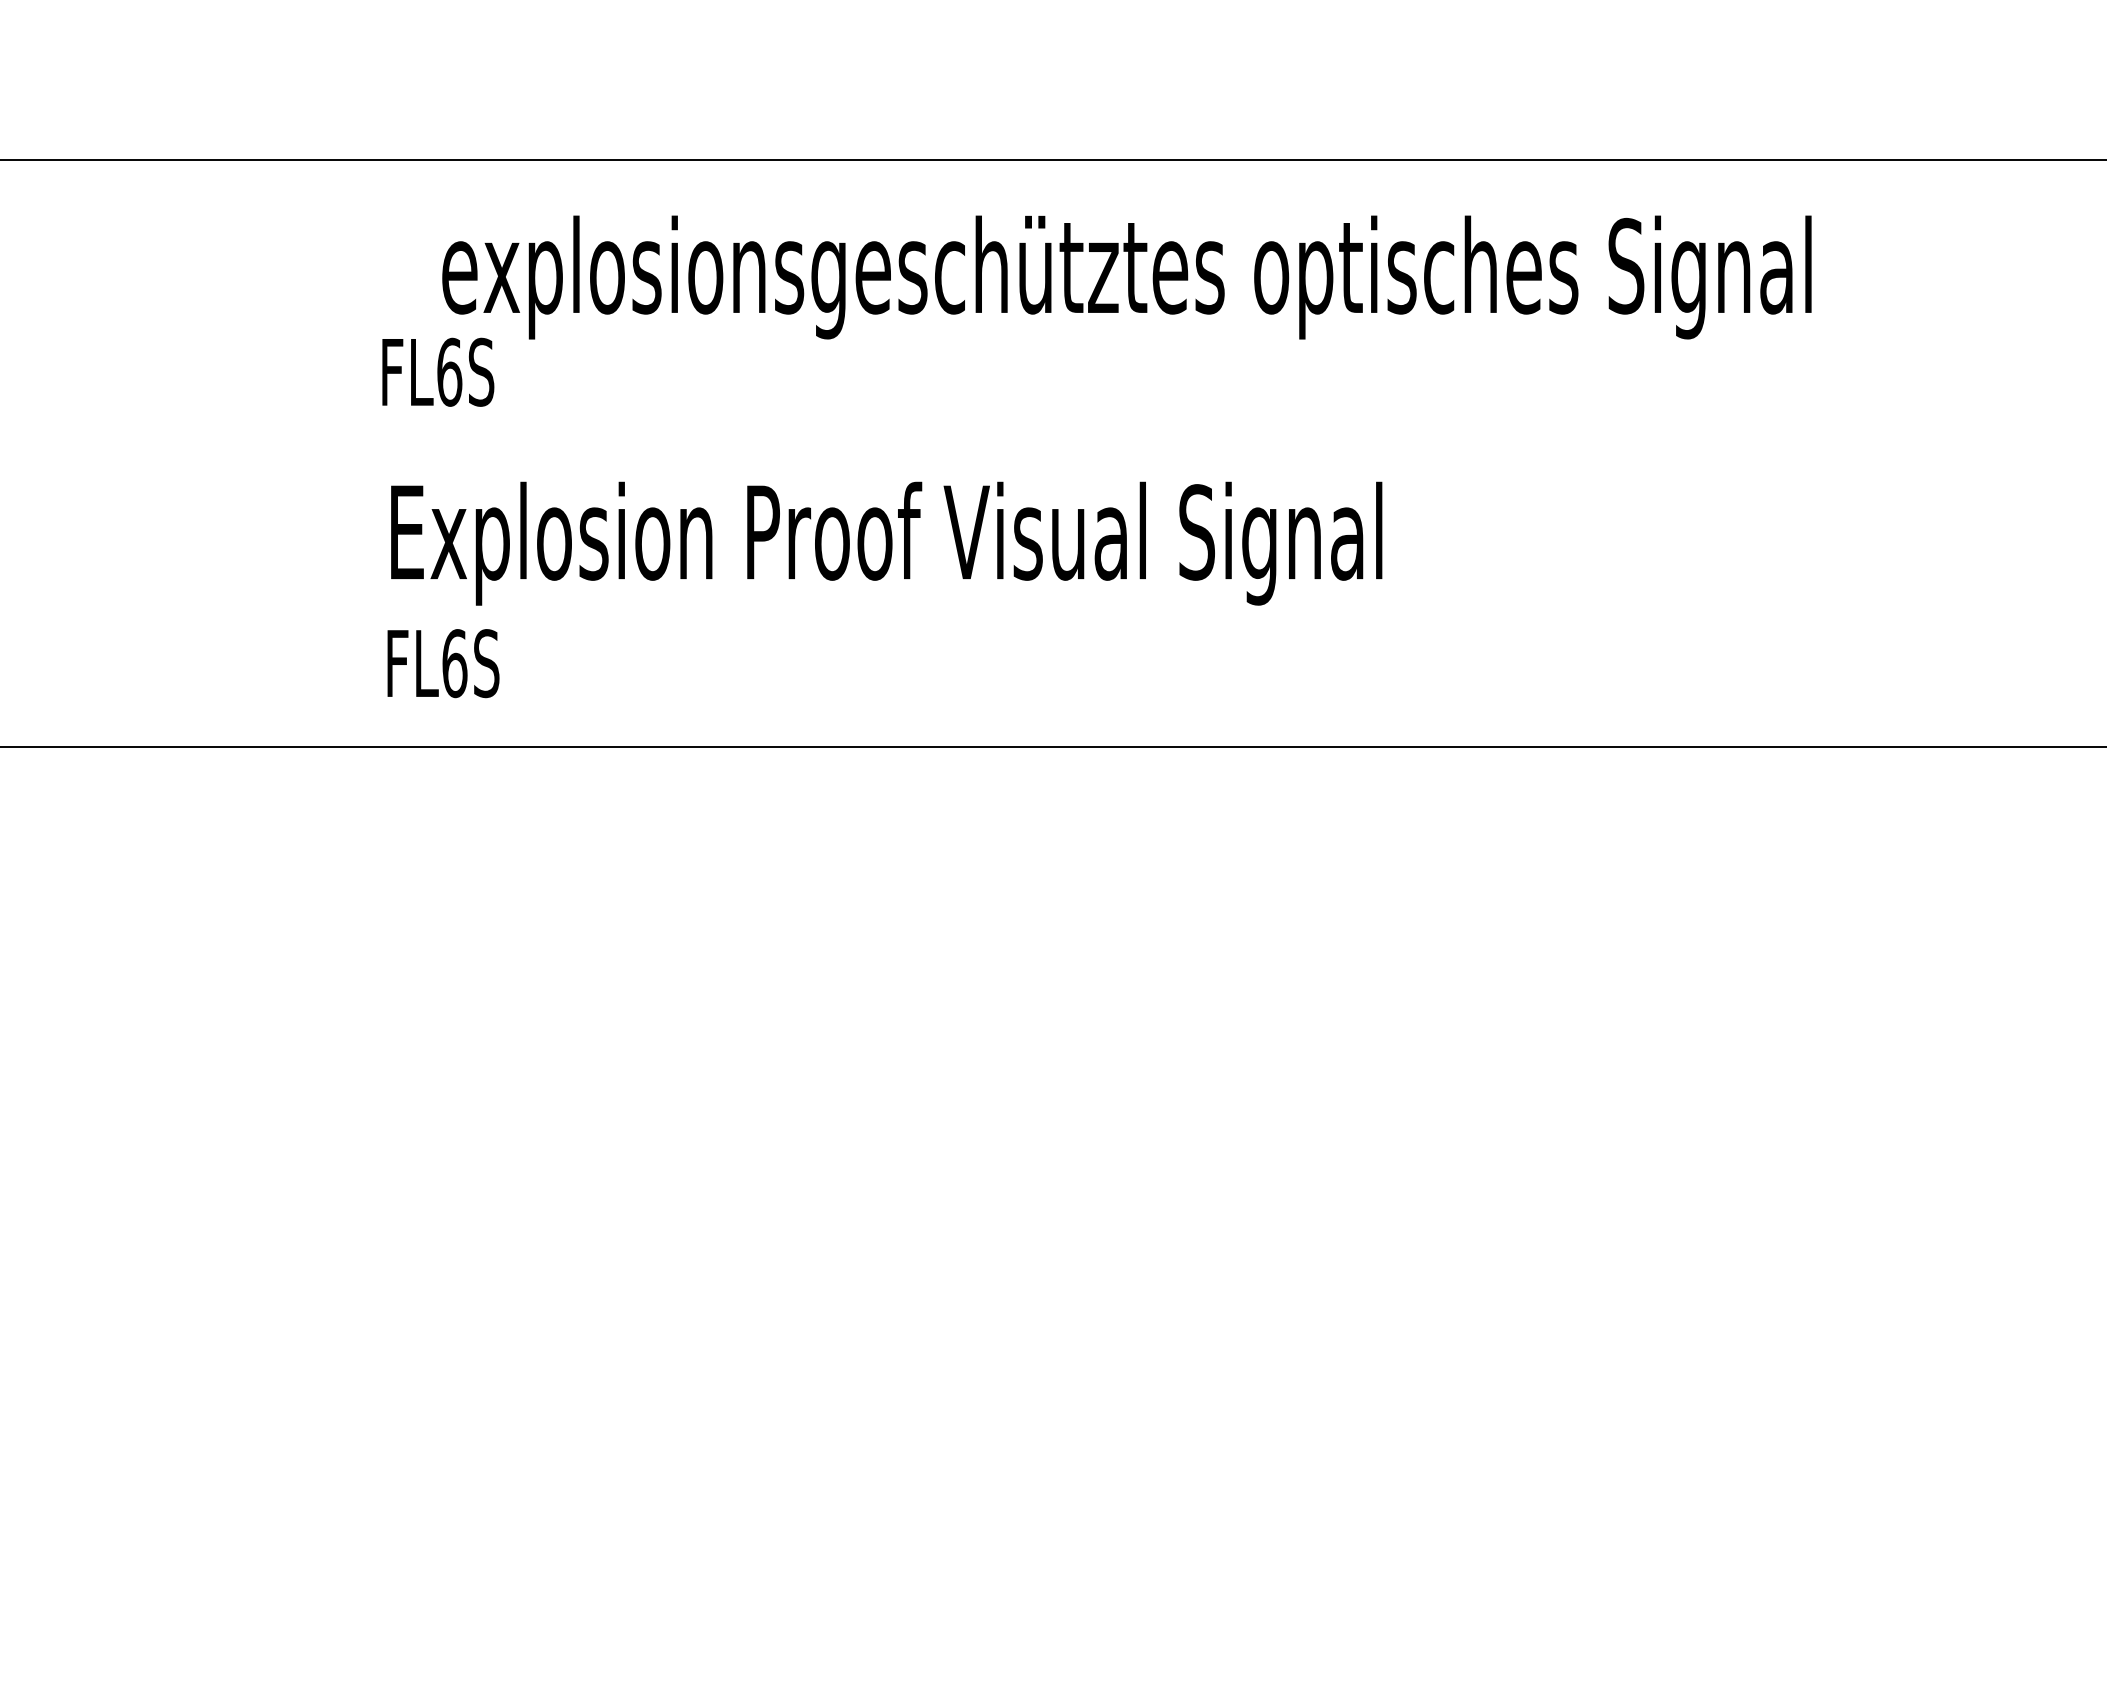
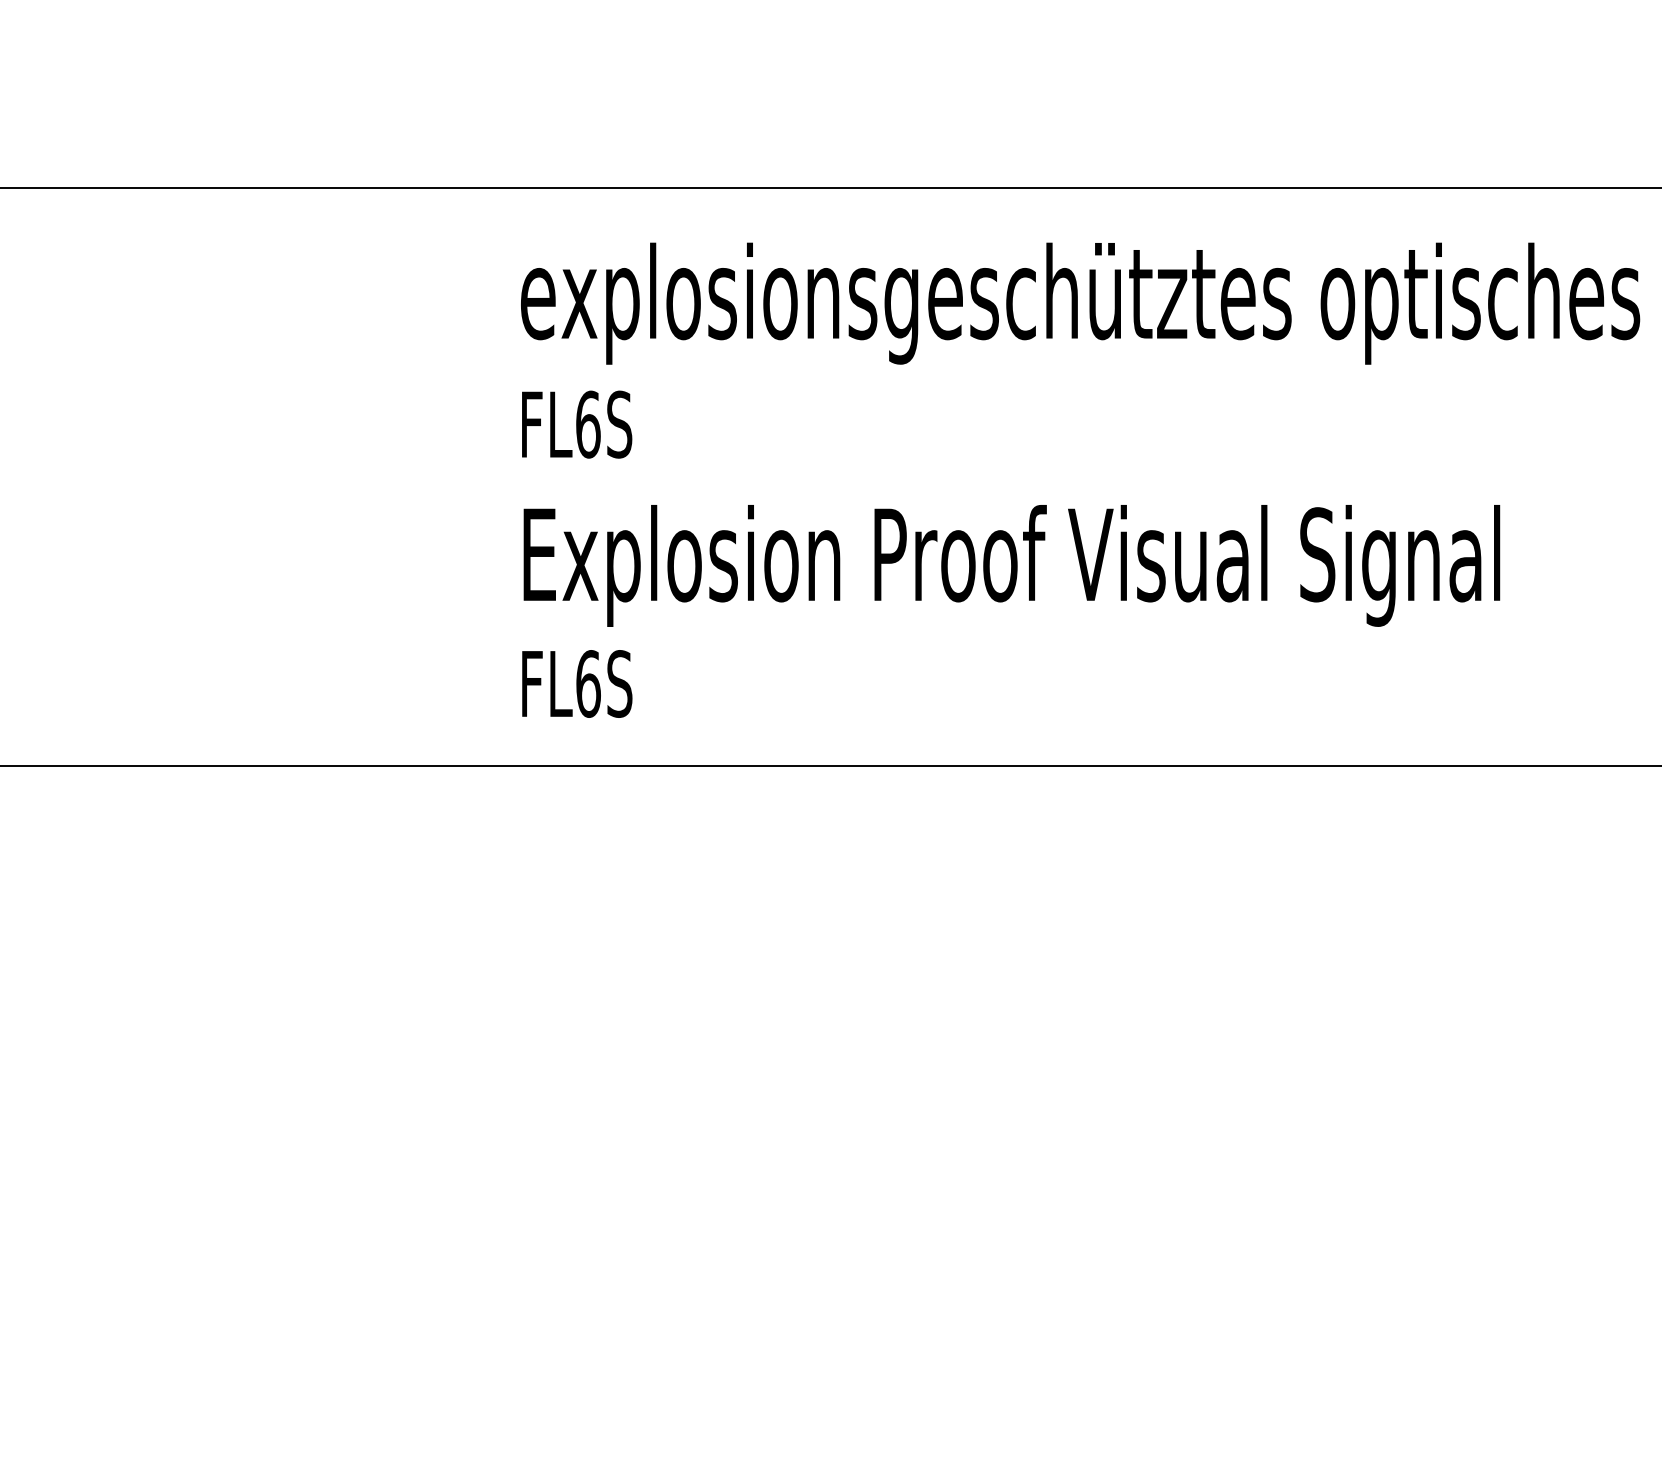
text: (438, 371) -> (577, 423), moved
text: (886, 543) -> (1011, 565), moved
text: (443, 663) -> (577, 683), moved

